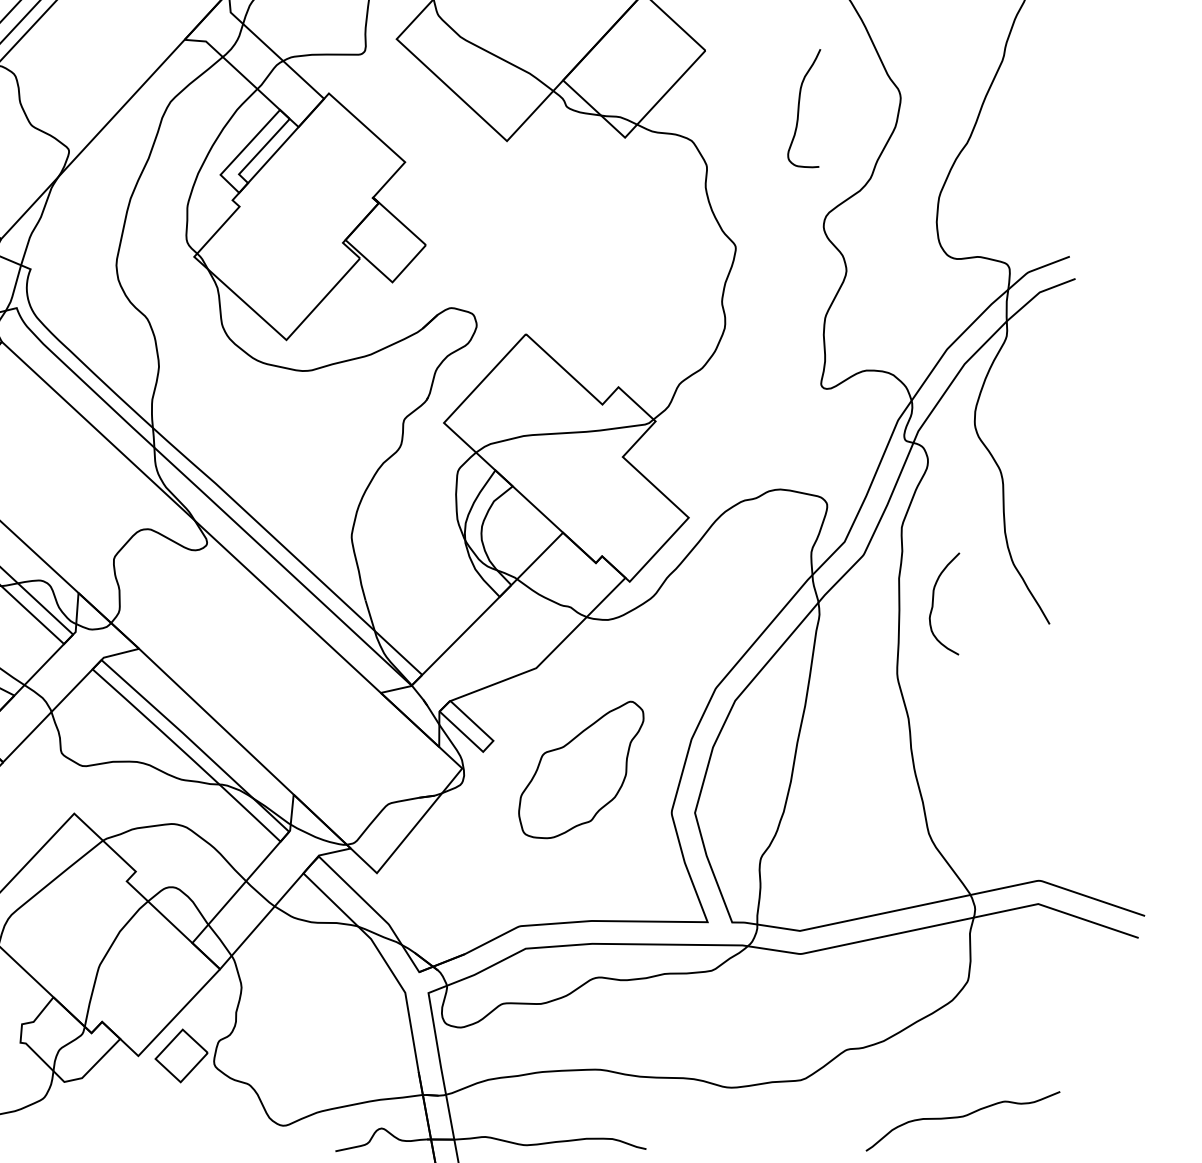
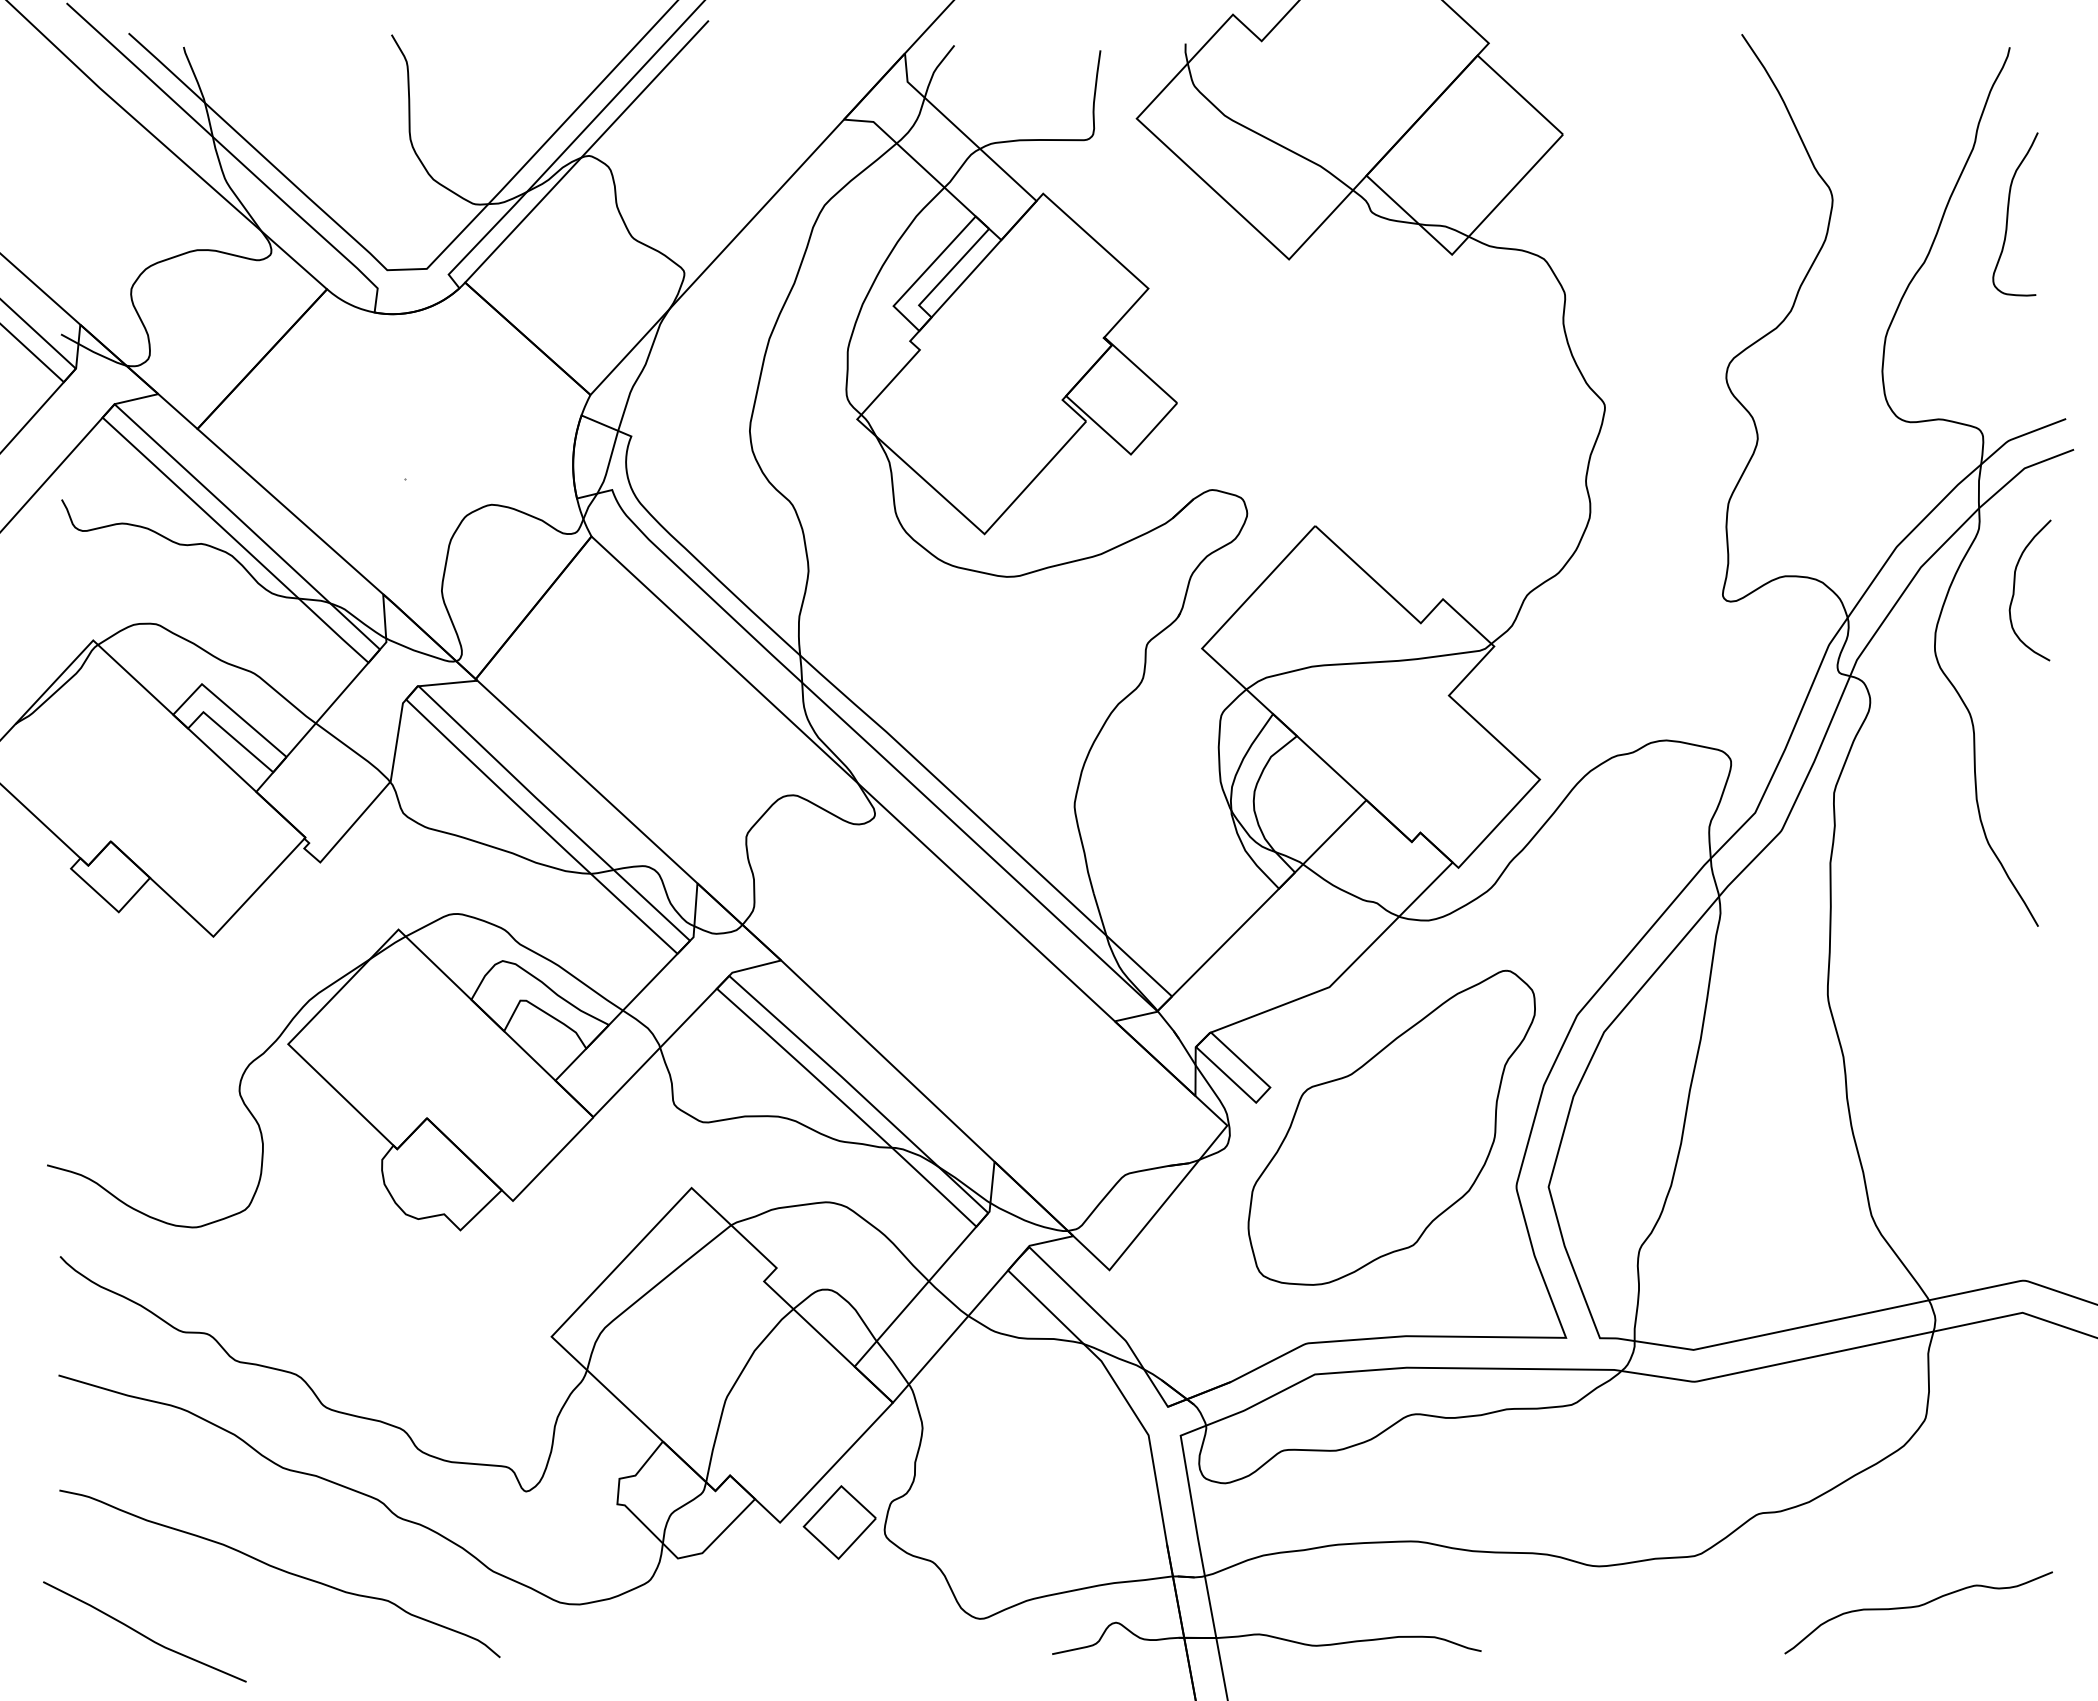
curve: (799, 108) -> (2008, 214), moved
curve: (933, 603) -> (2014, 590), moved
part: (581, 769) -> (1391, 1127), size x1.67

